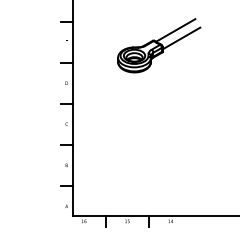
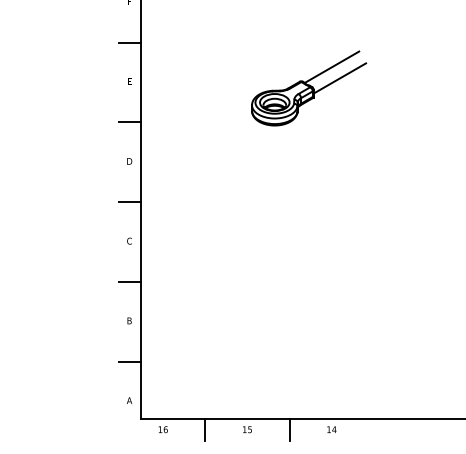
part: (158, 45) -> (307, 88), size x0.71

